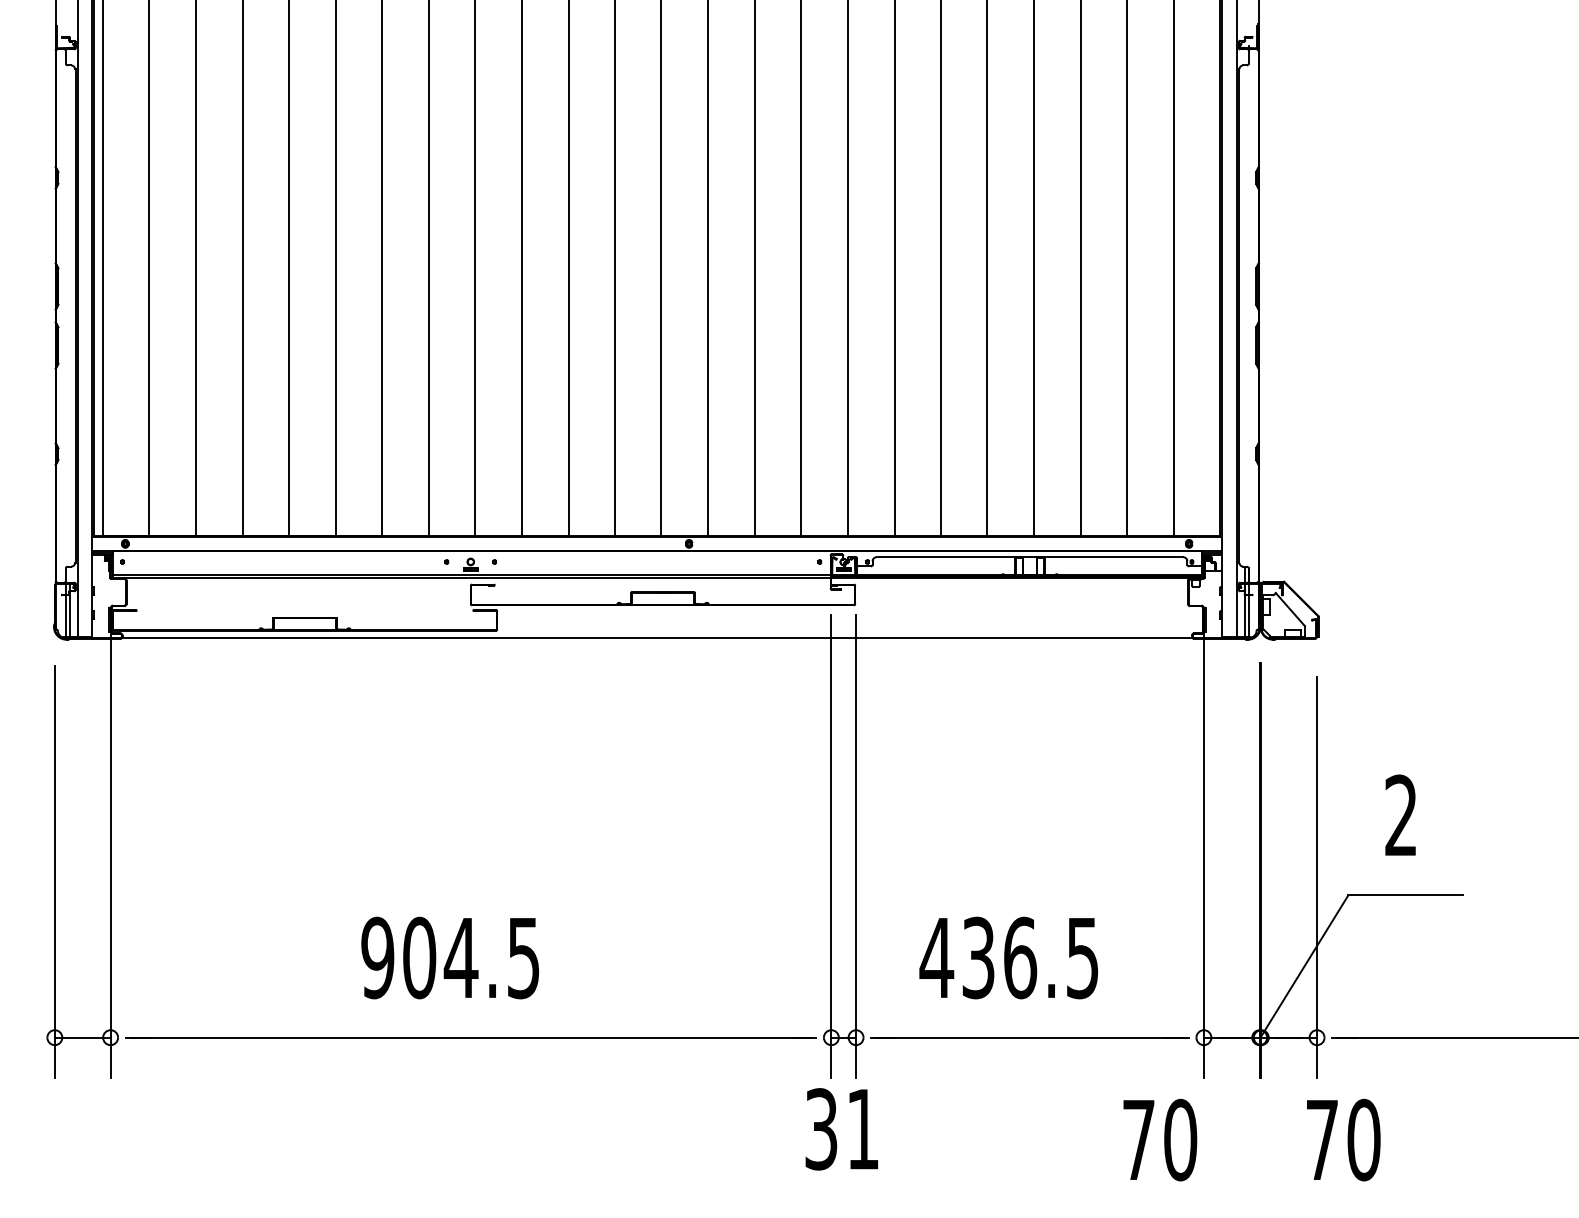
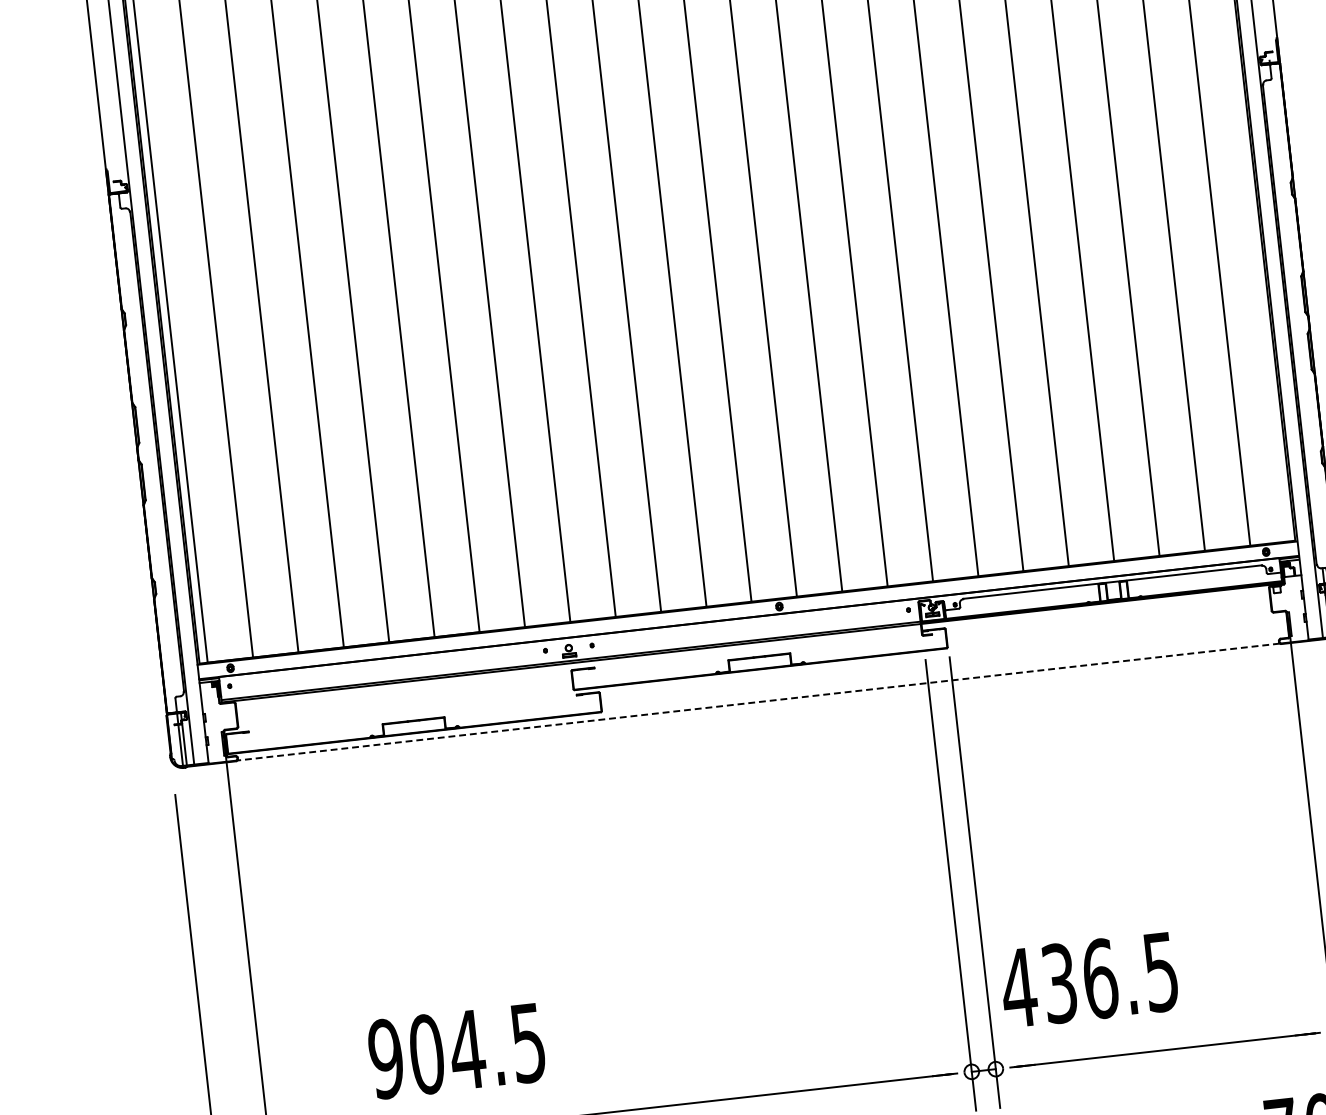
line: (656, 638) -> (757, 702), solid -> dashed
text: (449, 957) -> (455, 1050), moved
text: (1008, 957) -> (1088, 979), moved

